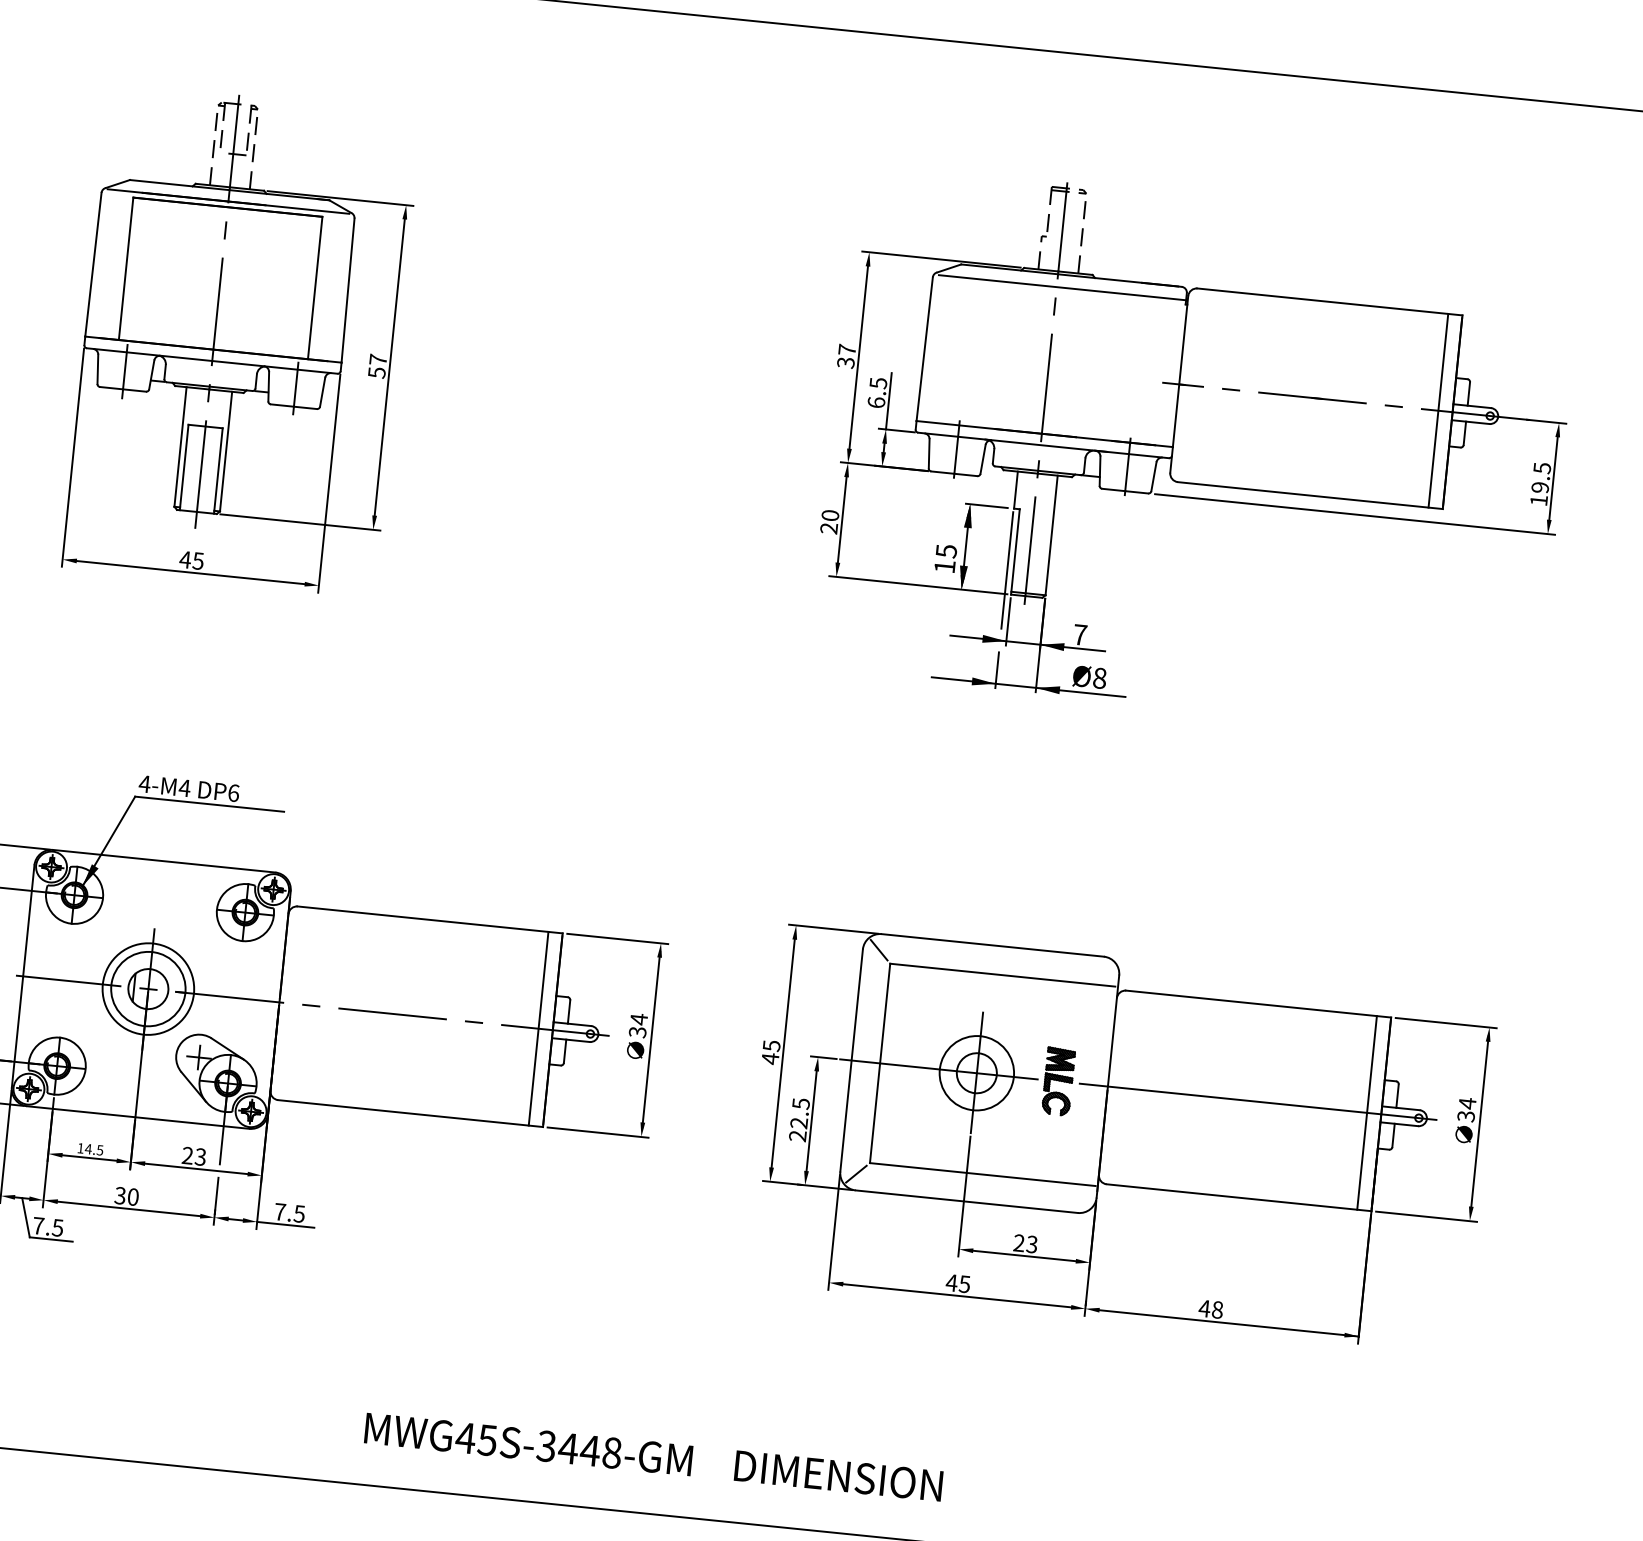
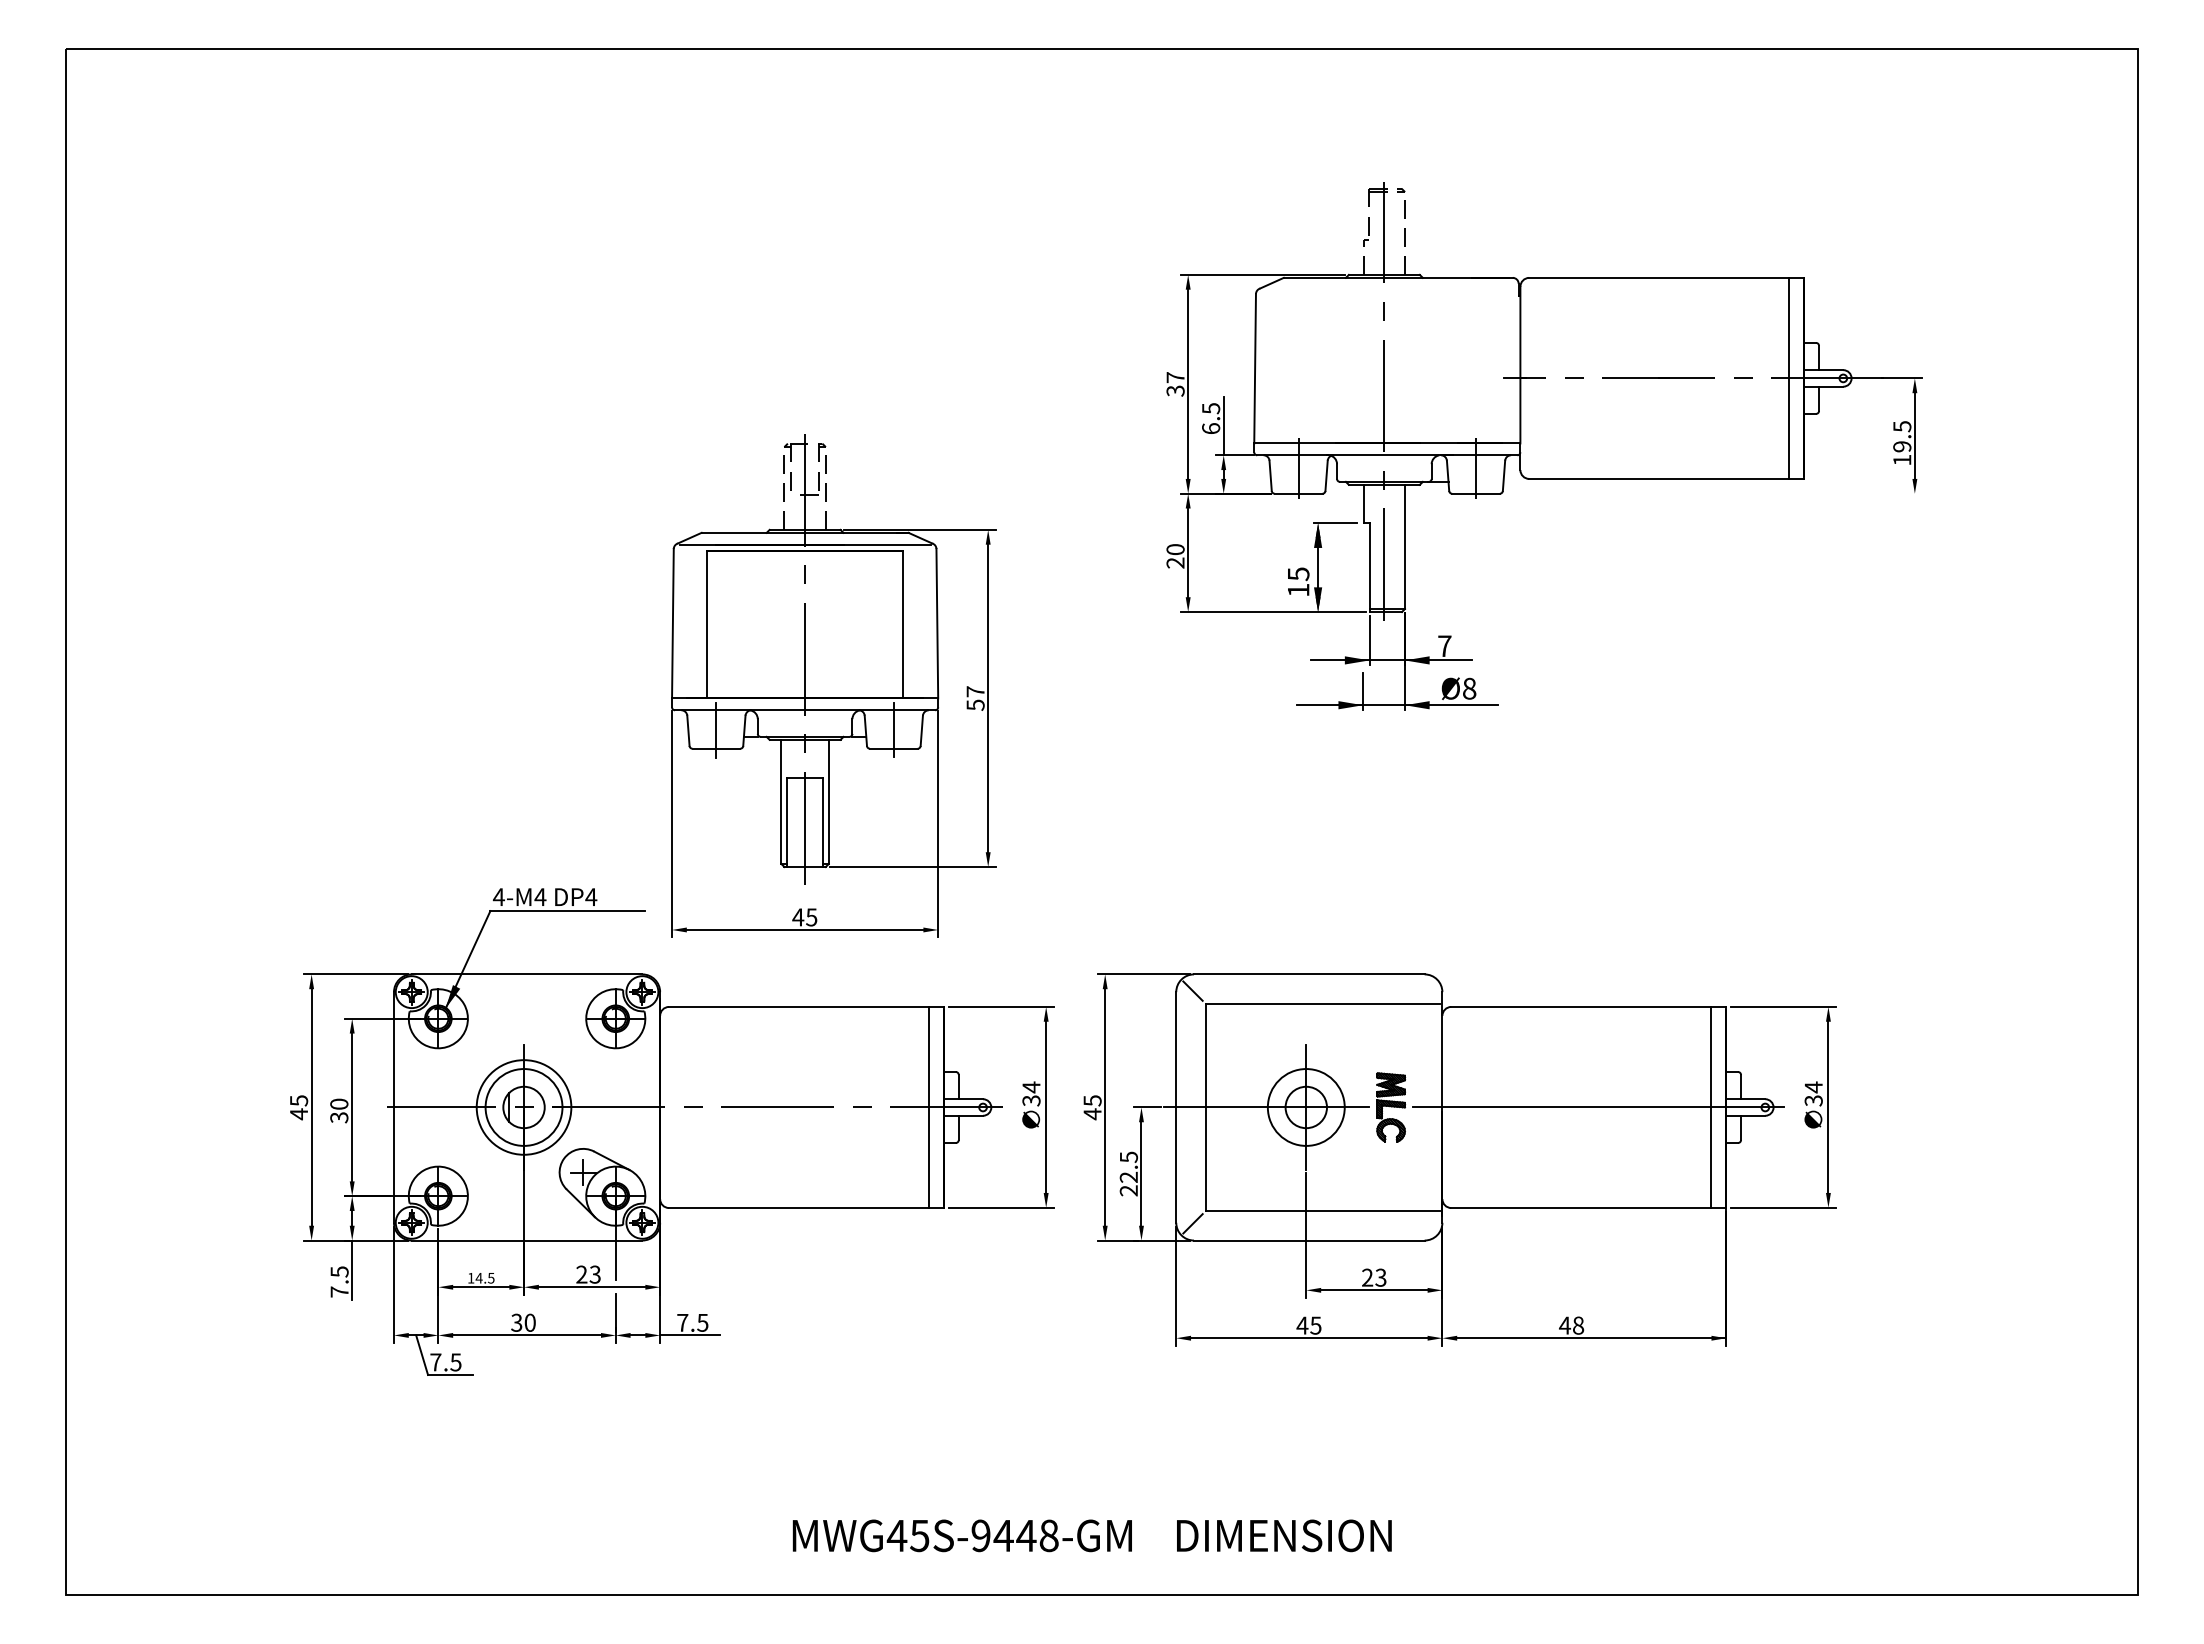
line: (1062, 288) -> (1390, 291), removed
part: (242, 339) -> (833, 685), moved
line: (1354, 514) -> (1714, 493), removed
line: (1007, 570) -> (1363, 587), removed
text: (233, 793) -> (591, 897), DP6 -> DP4
part: (1119, 1138) -> (1459, 1159), moved
text: (546, 1445) -> (980, 1535), MWG45S-3448-GM -> MWG45S-9448-GM

